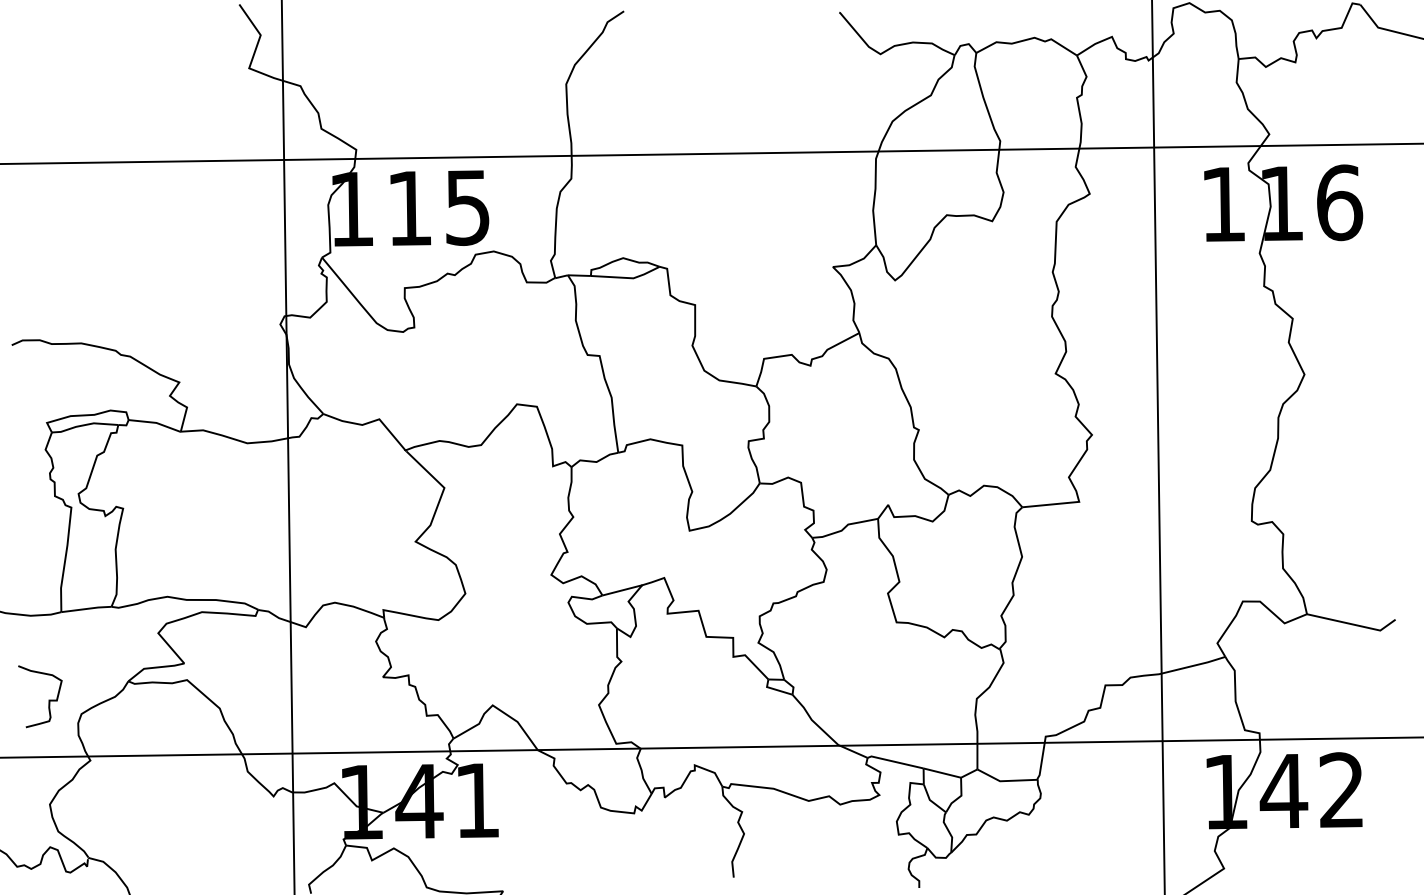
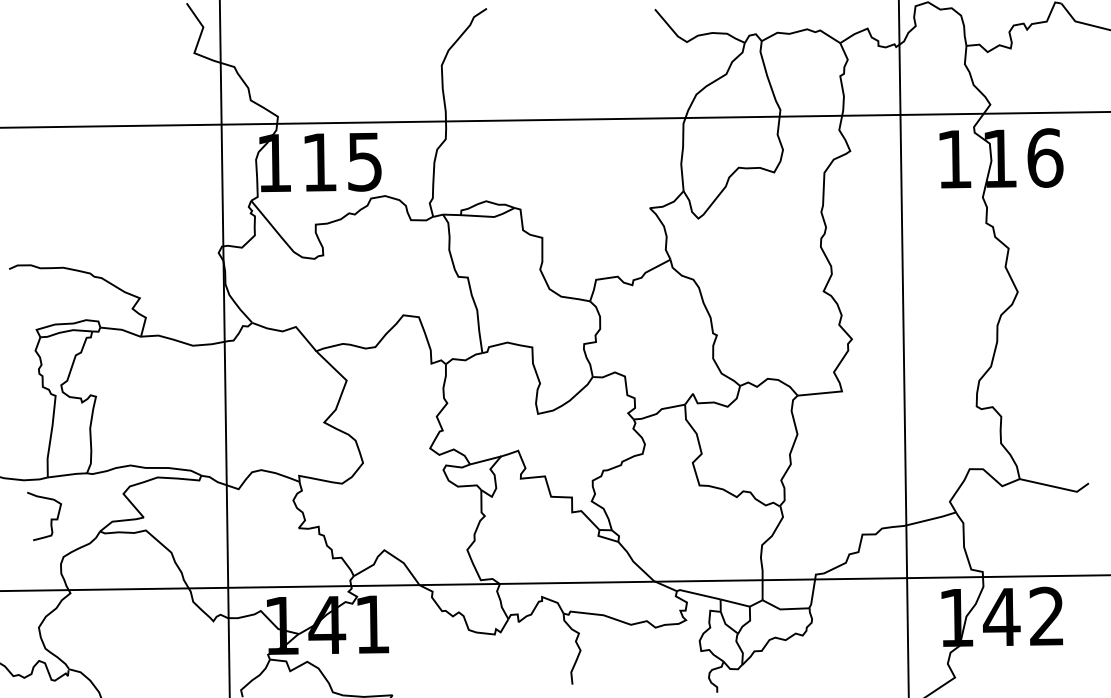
curve: (48, 699) -> (50, 518), moved

